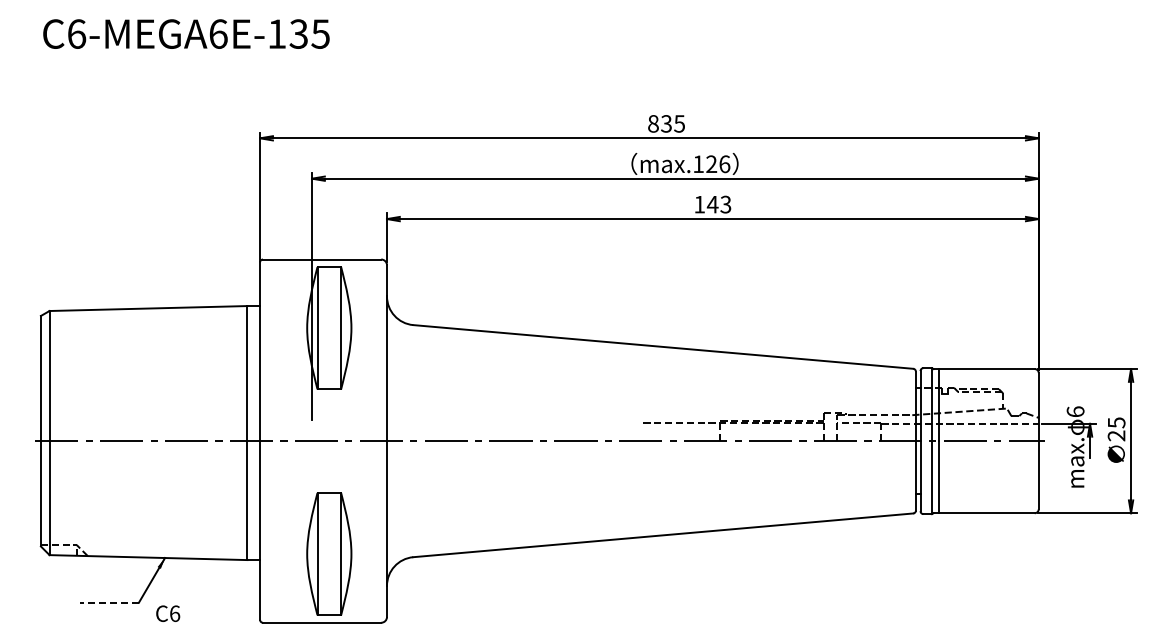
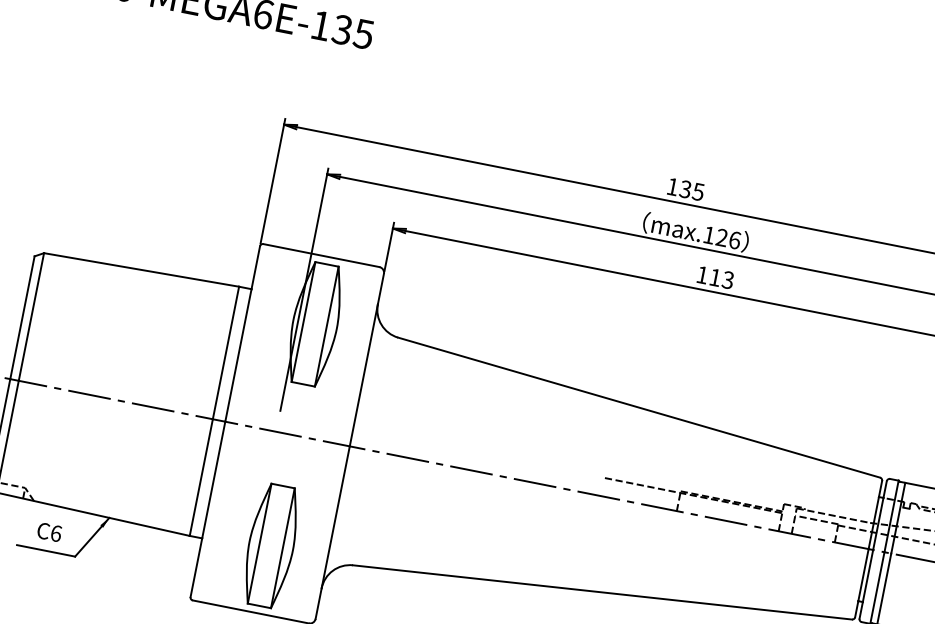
text: (653, 123) -> (672, 186), 835 -> 135
text: (712, 204) -> (715, 277), 143 -> 113
line: (109, 602) -> (46, 550), dashed -> solid
text: (168, 613) -> (49, 532), moved

